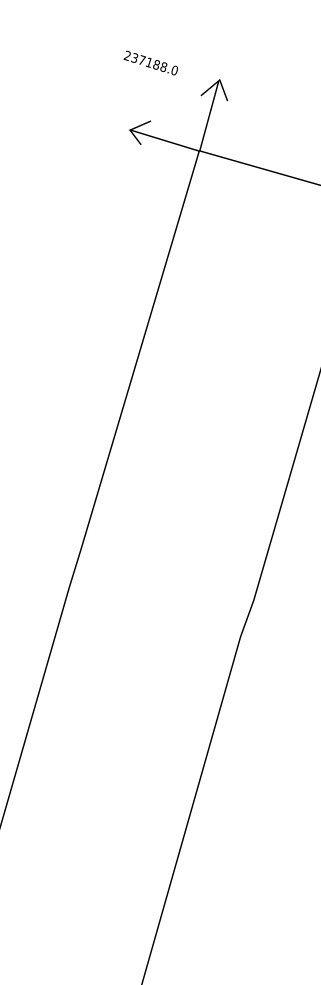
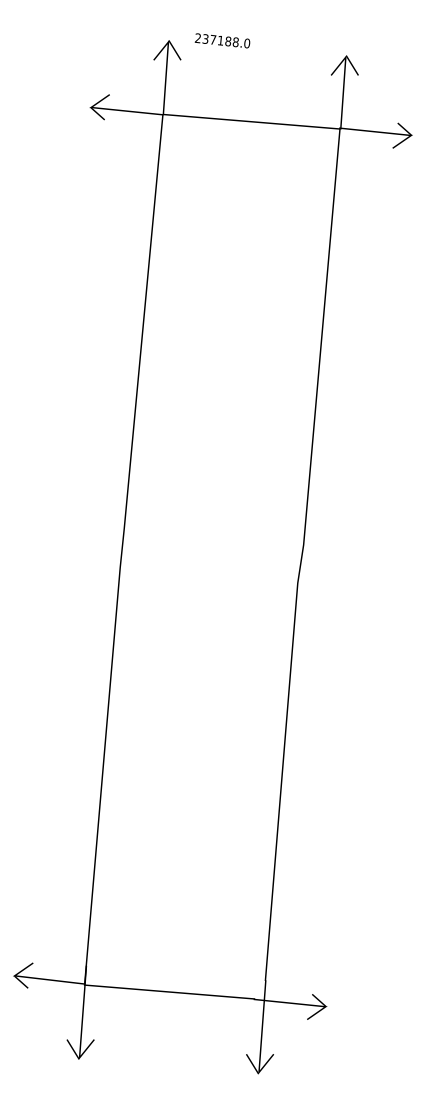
text: (151, 62) -> (222, 40), moved

